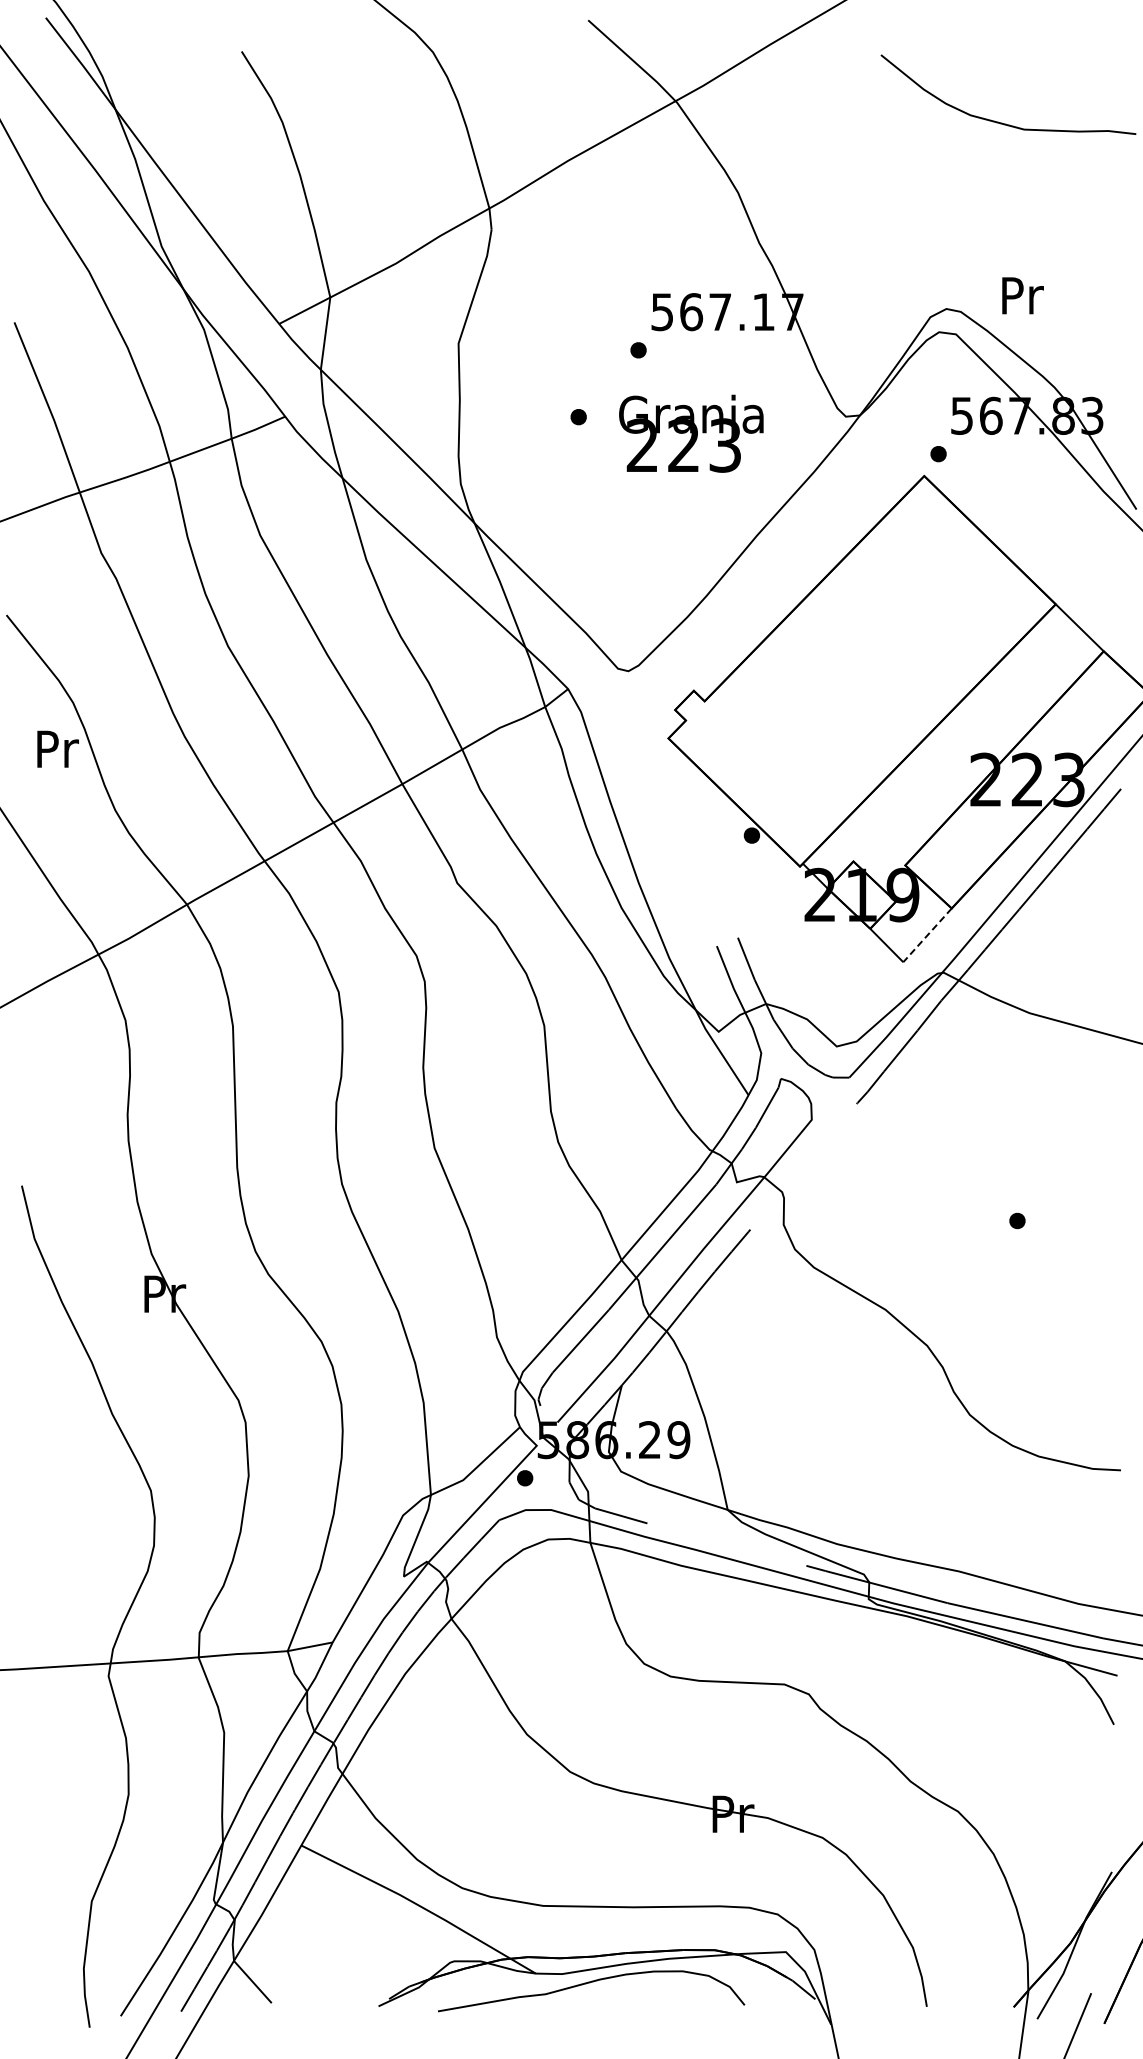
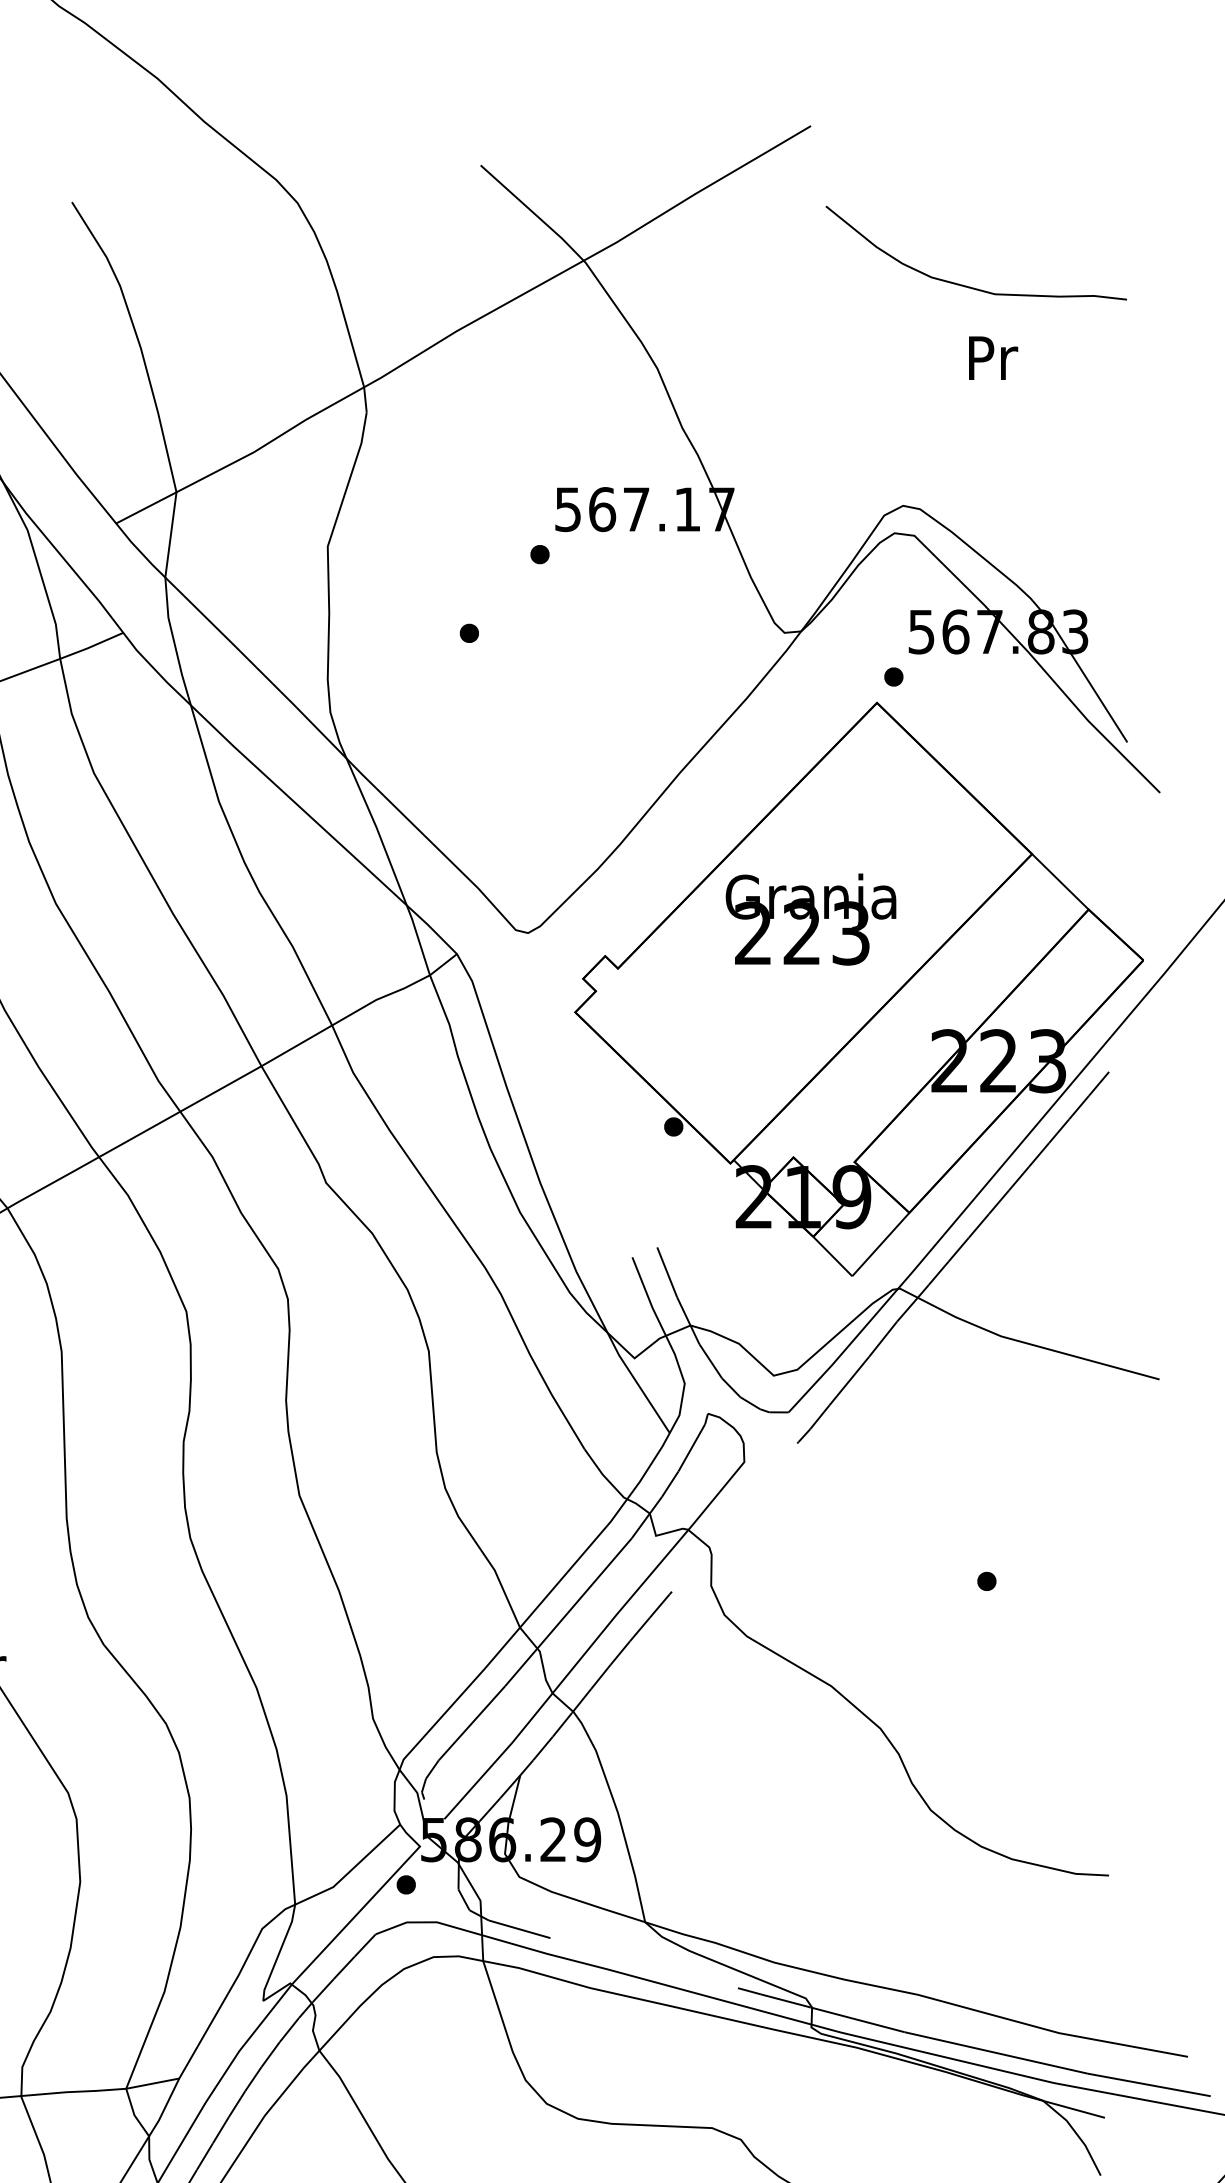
text: (1022, 295) -> (992, 357), moved
text: (691, 433) -> (811, 919), moved
line: (927, 935) -> (880, 1244), dashed -> solid

